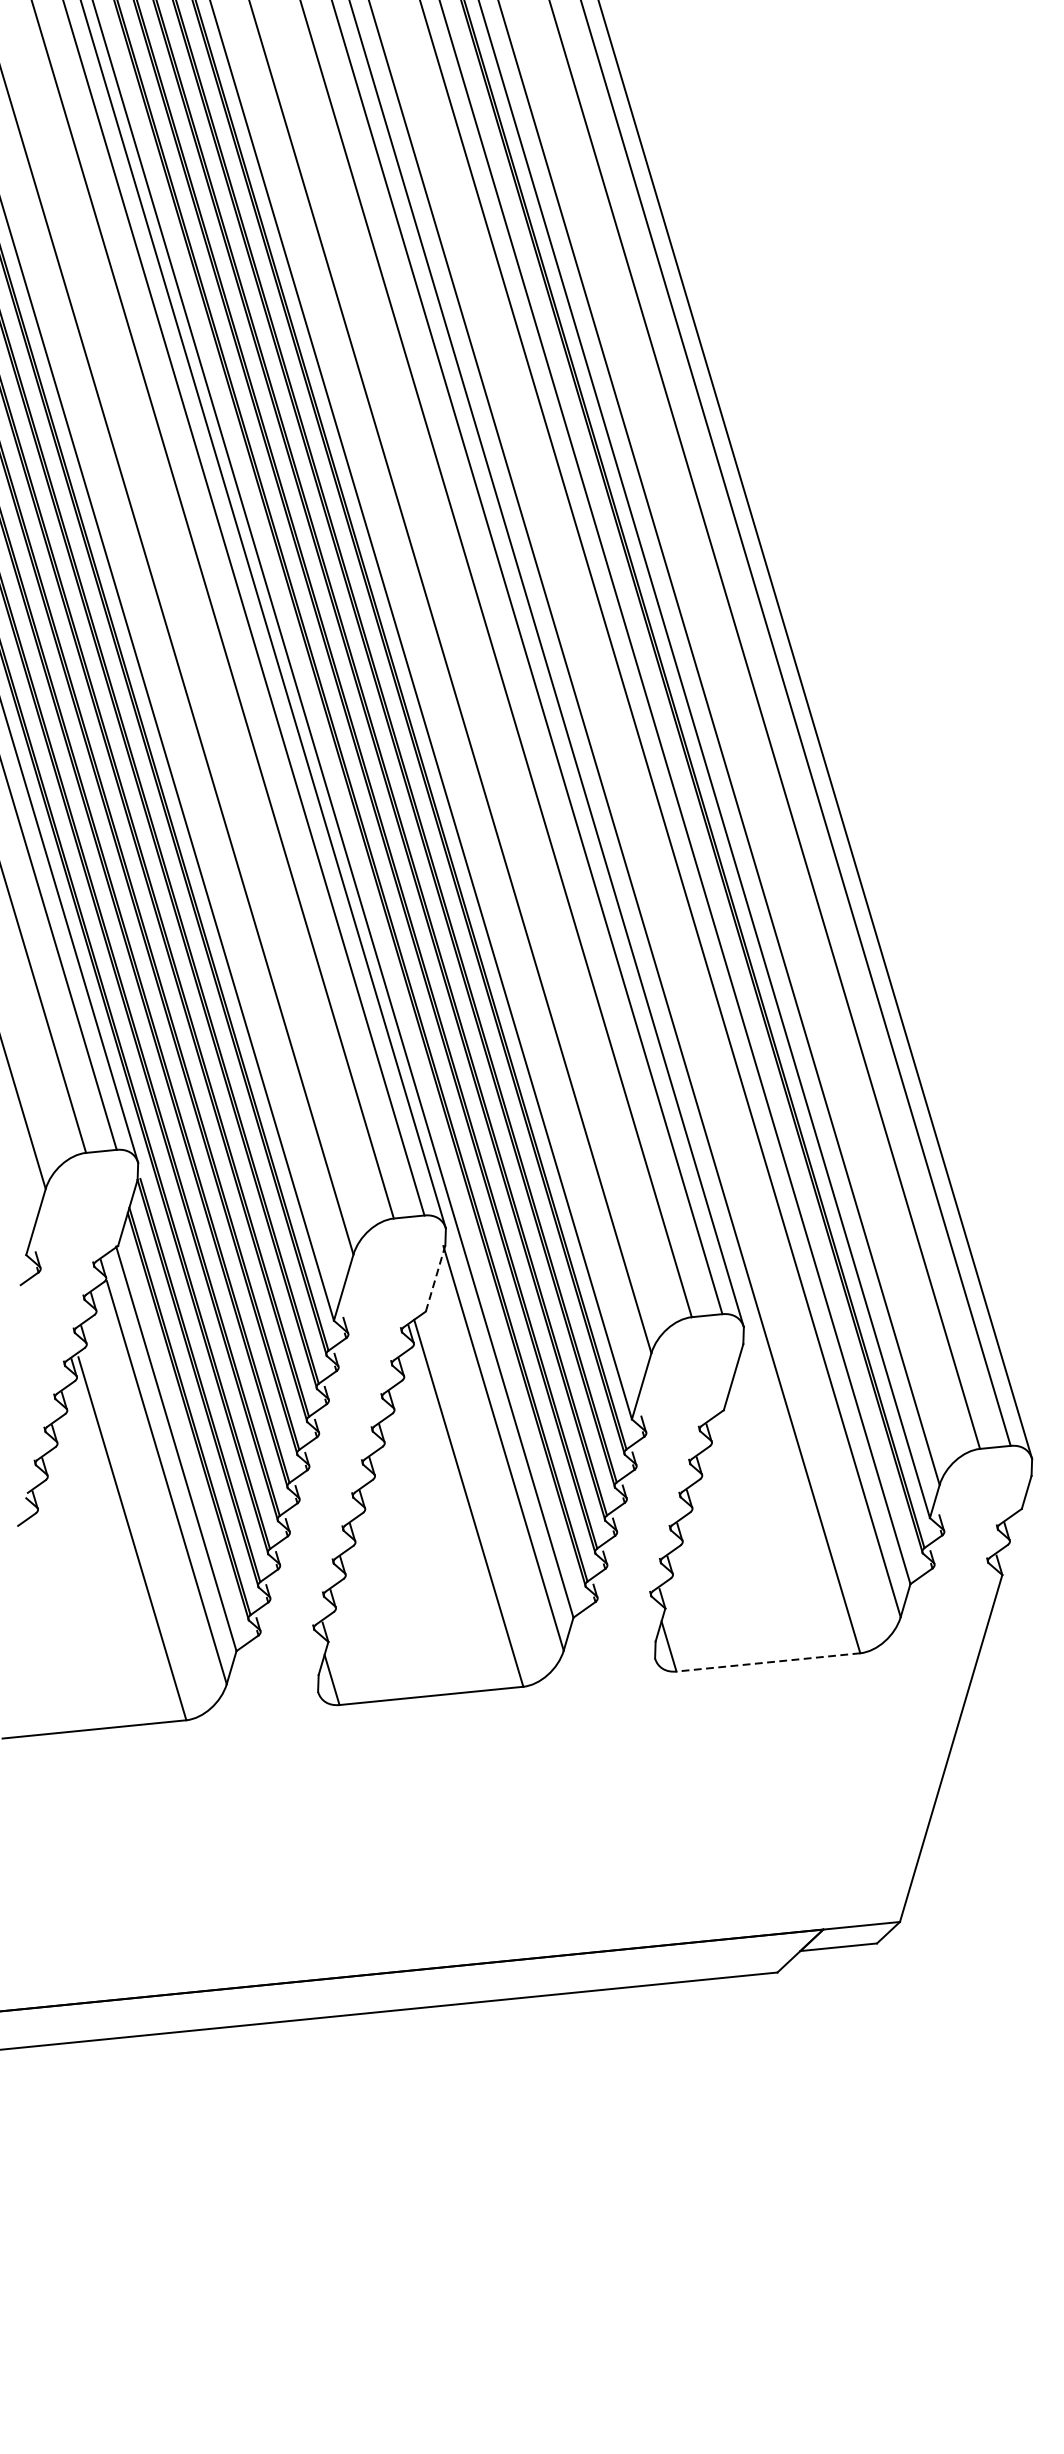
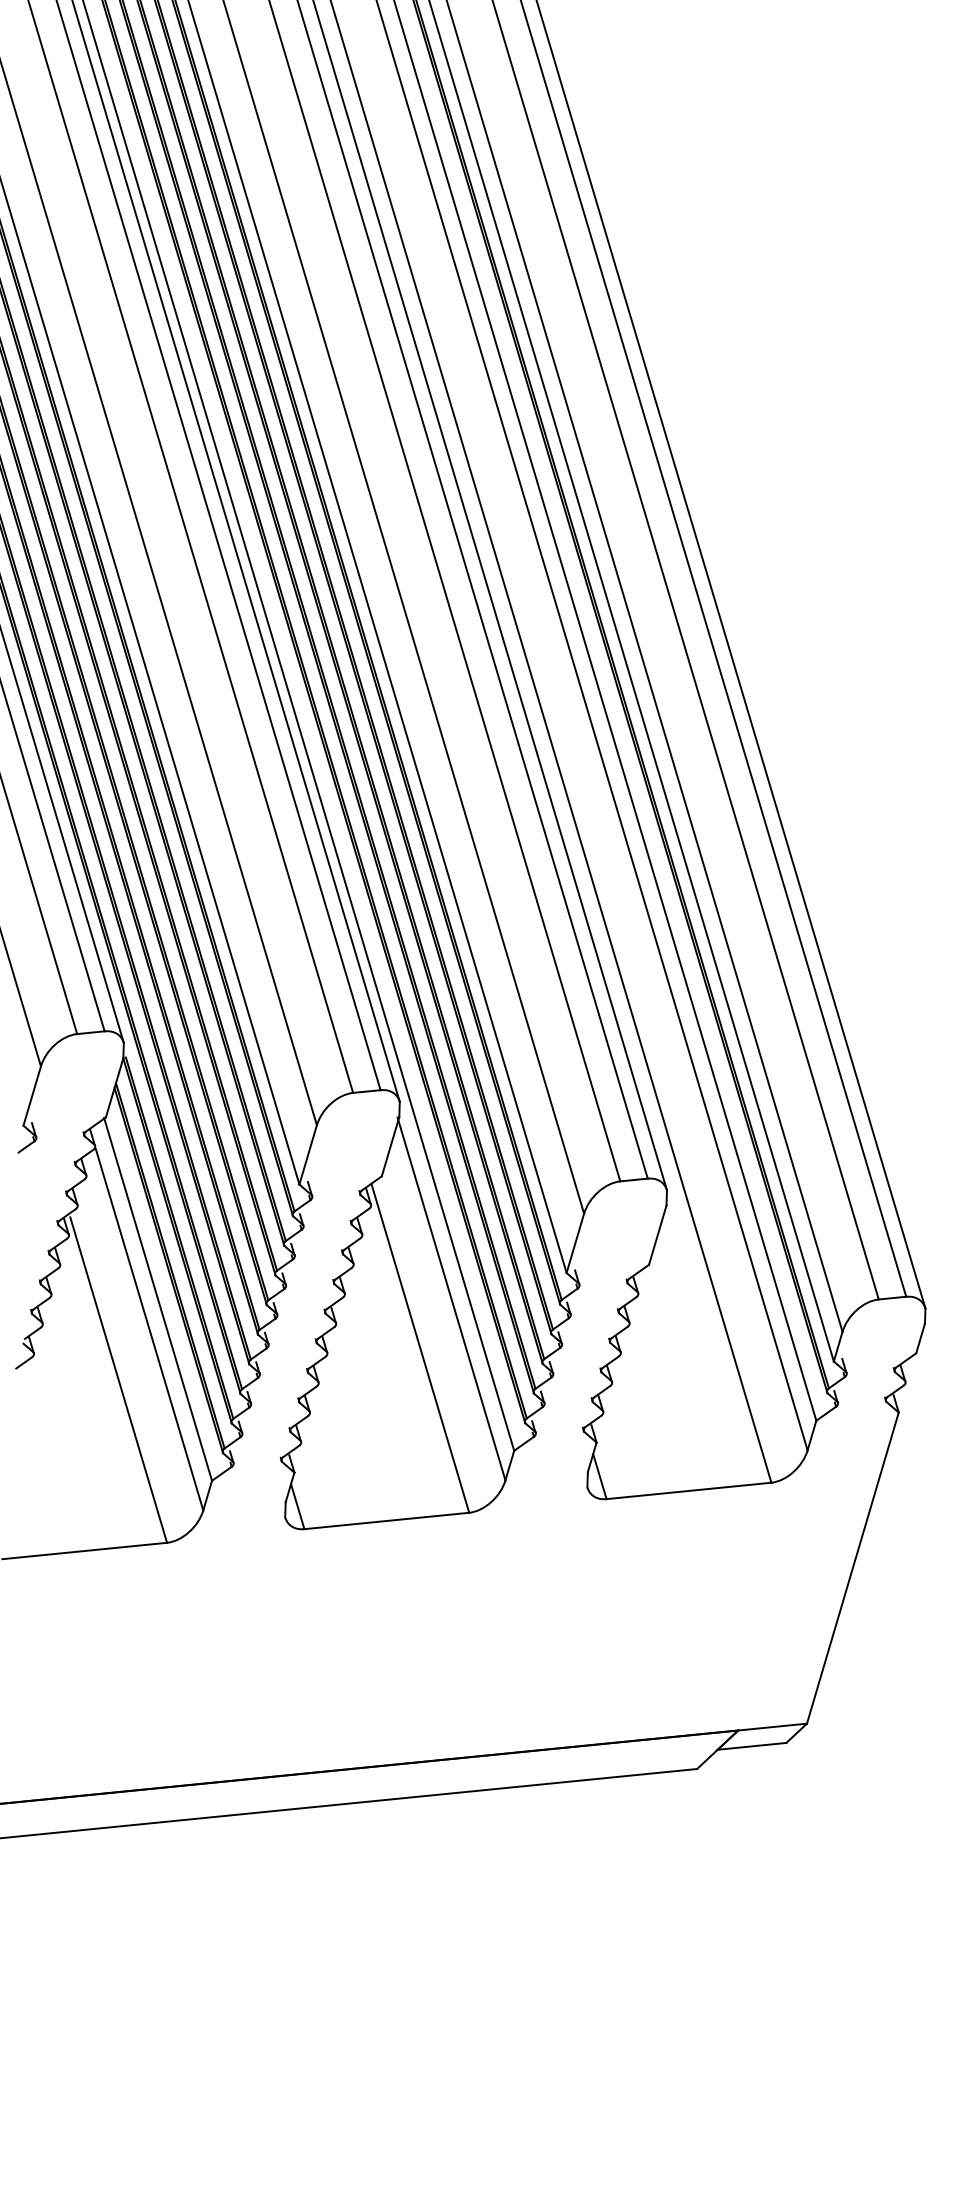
line: (435, 1278) -> (390, 1146), dashed -> solid
line: (768, 1661) -> (689, 1490), dashed -> solid

